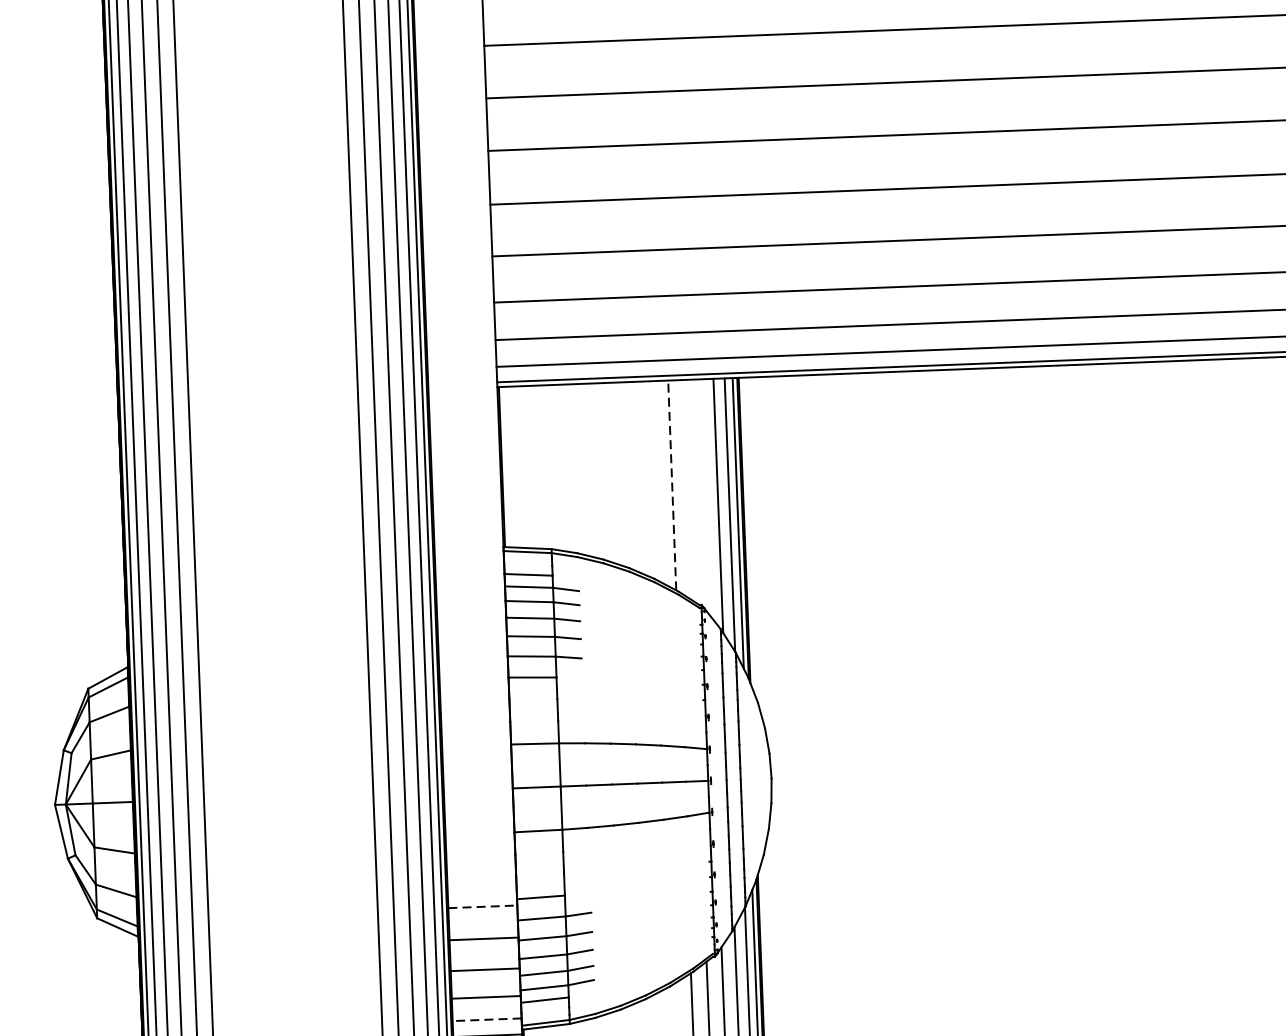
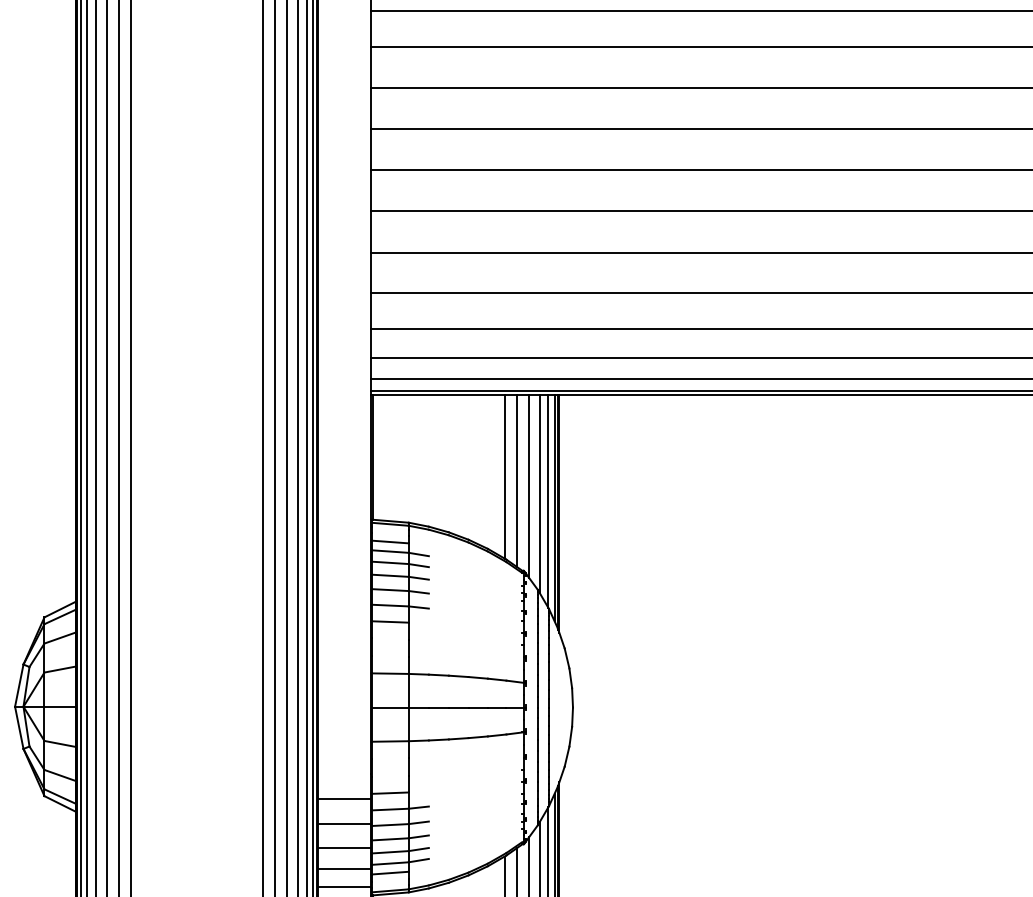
line: (672, 485) -> (504, 476), dashed -> solid
line: (687, 490) -> (516, 481), added
line: (704, 496) -> (529, 486), added
line: (482, 906) -> (344, 798), dashed -> solid
line: (486, 1019) -> (344, 886), dashed -> solid

